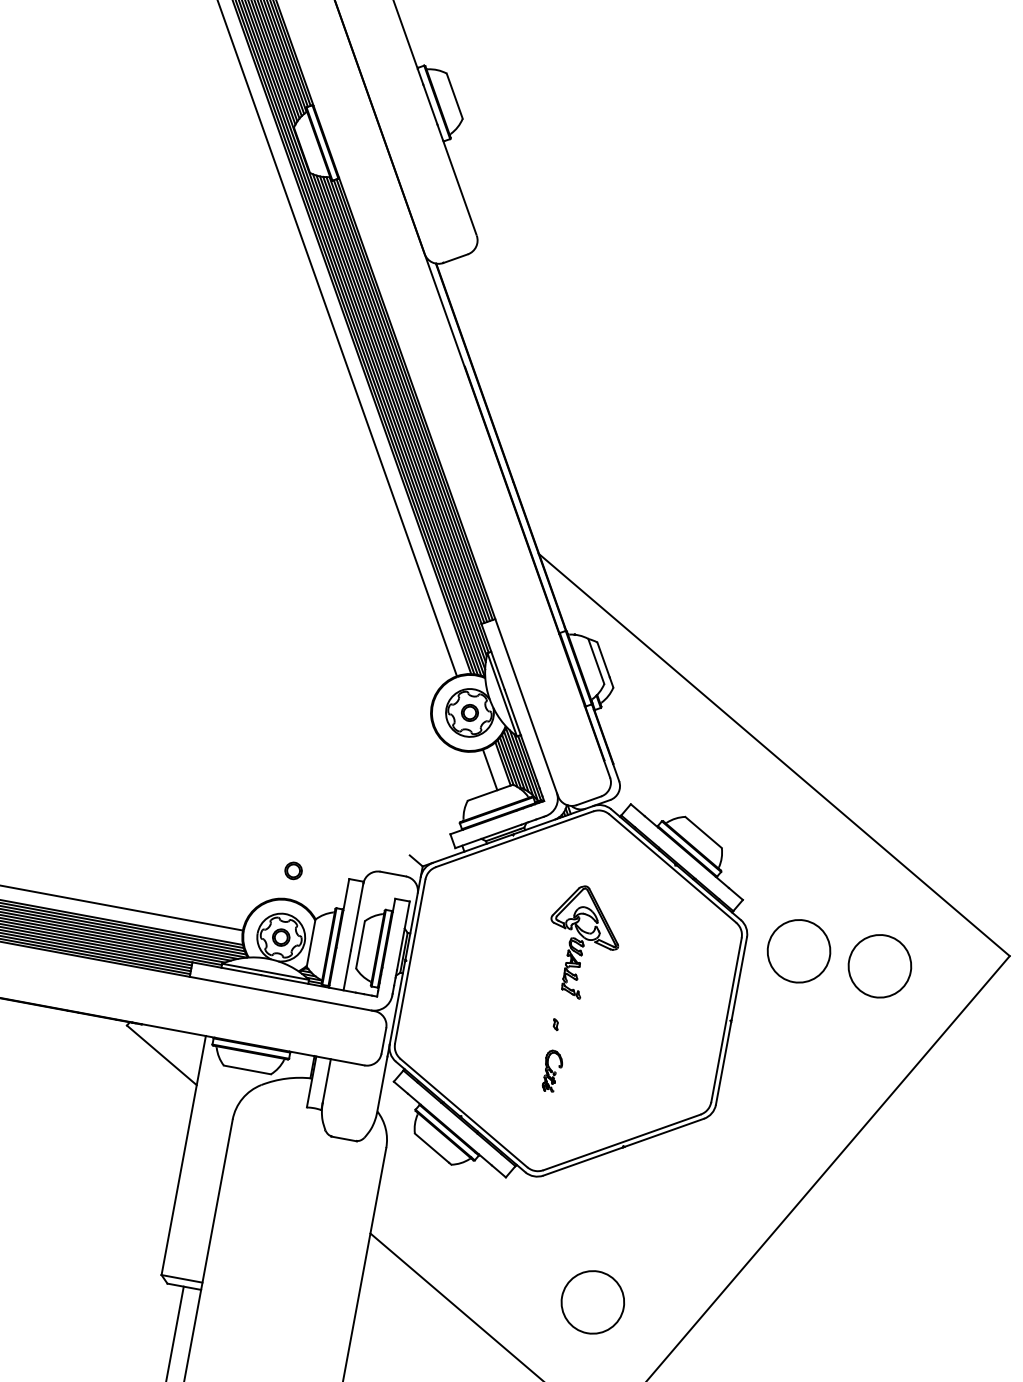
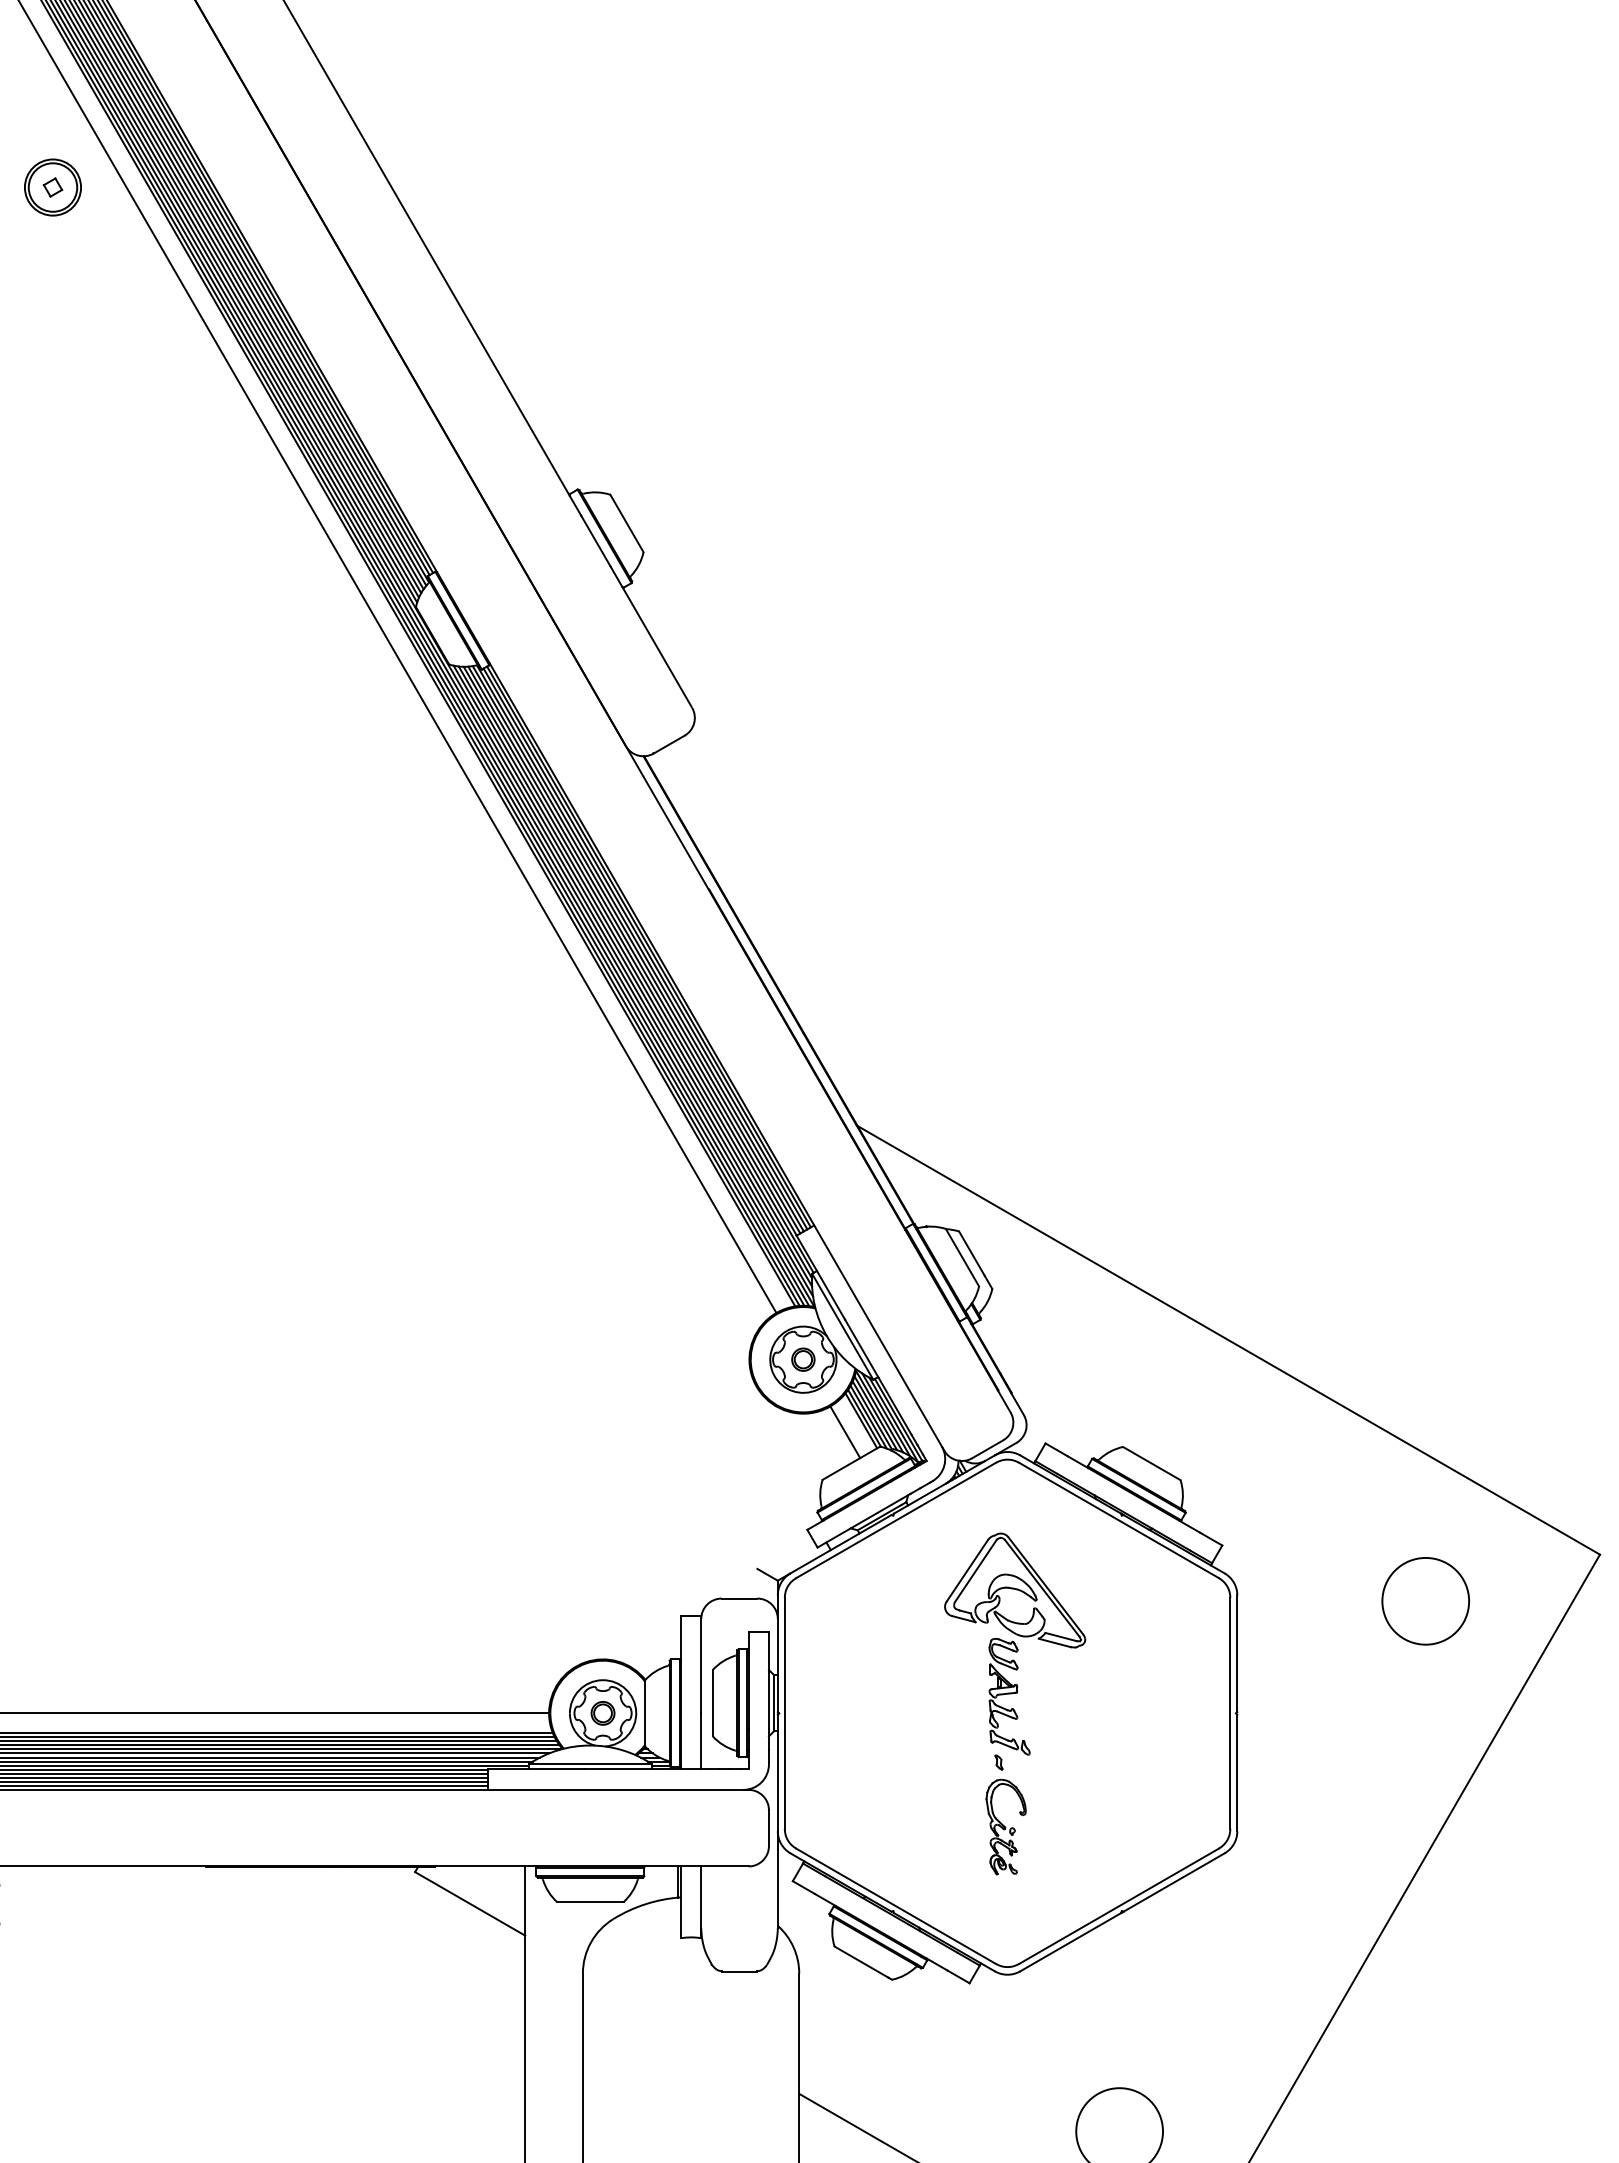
part: (293, 870) -> (602, 1619), removed
part: (583, 942) -> (1015, 1643), size x1.43
circle: (798, 951) -> (1311, 1601), removed
part: (552, 1070) -> (1005, 1826), size x1.67

